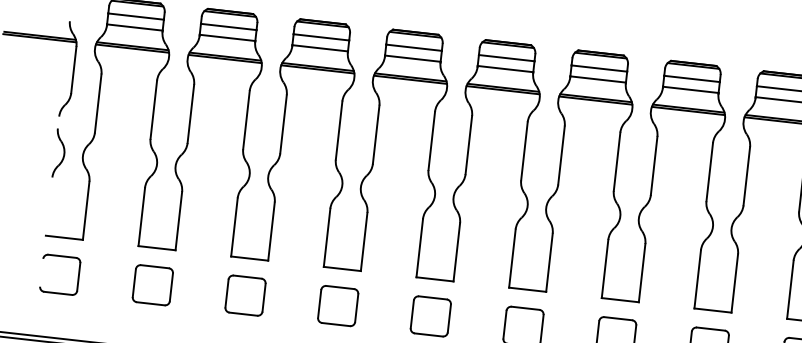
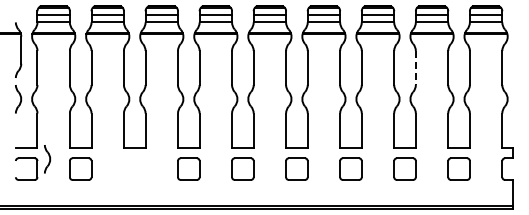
line: (746, 175) -> (415, 67), solid -> dashed
part: (97, 262) -> (47, 159), added
part: (245, 294) -> (134, 168), removed

